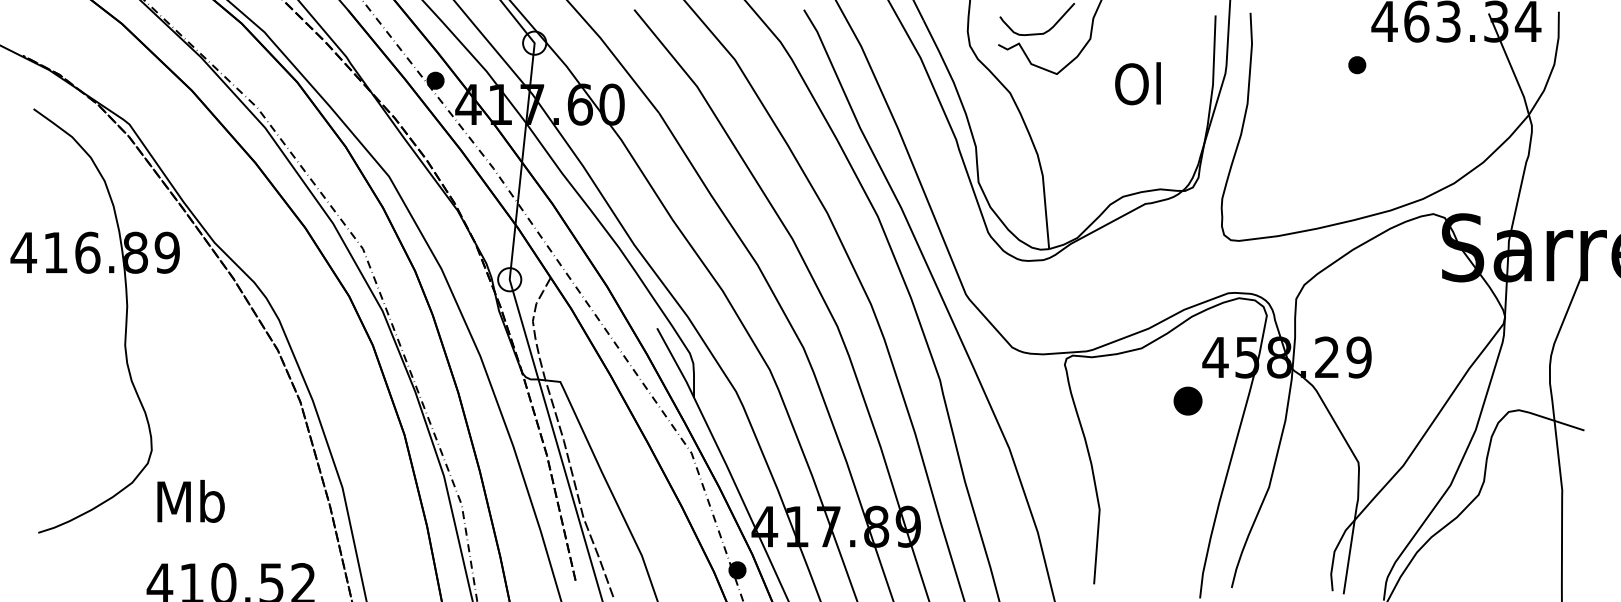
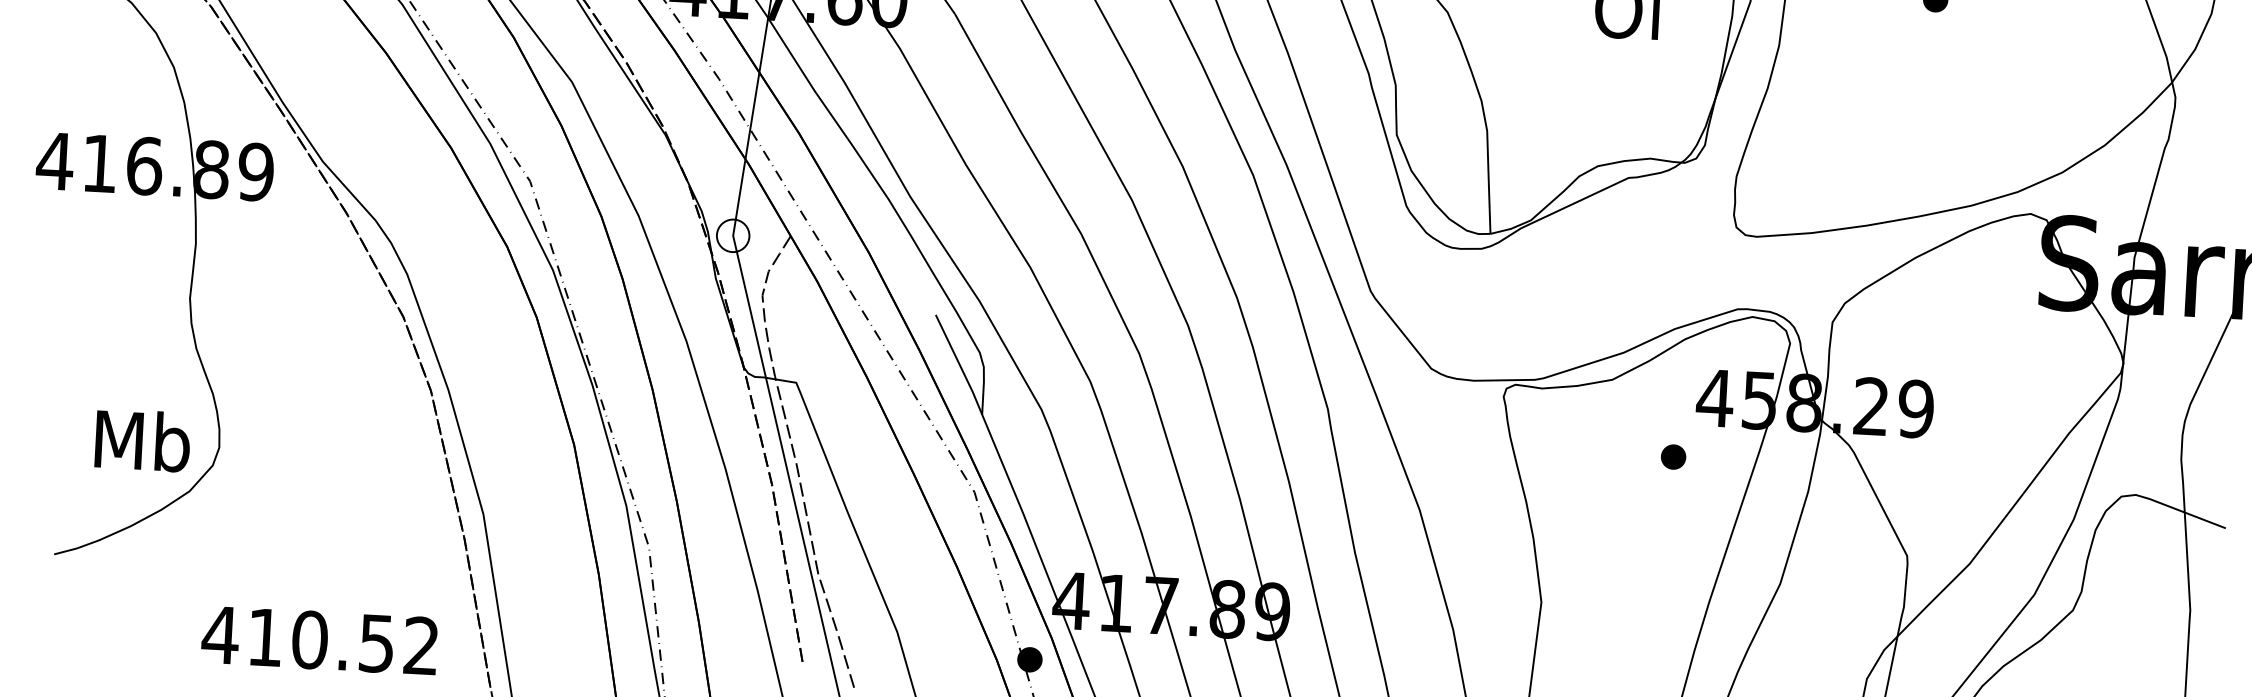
part: (1188, 400) -> (1674, 456), size x0.62
text: (190, 501) -> (142, 440), moved

